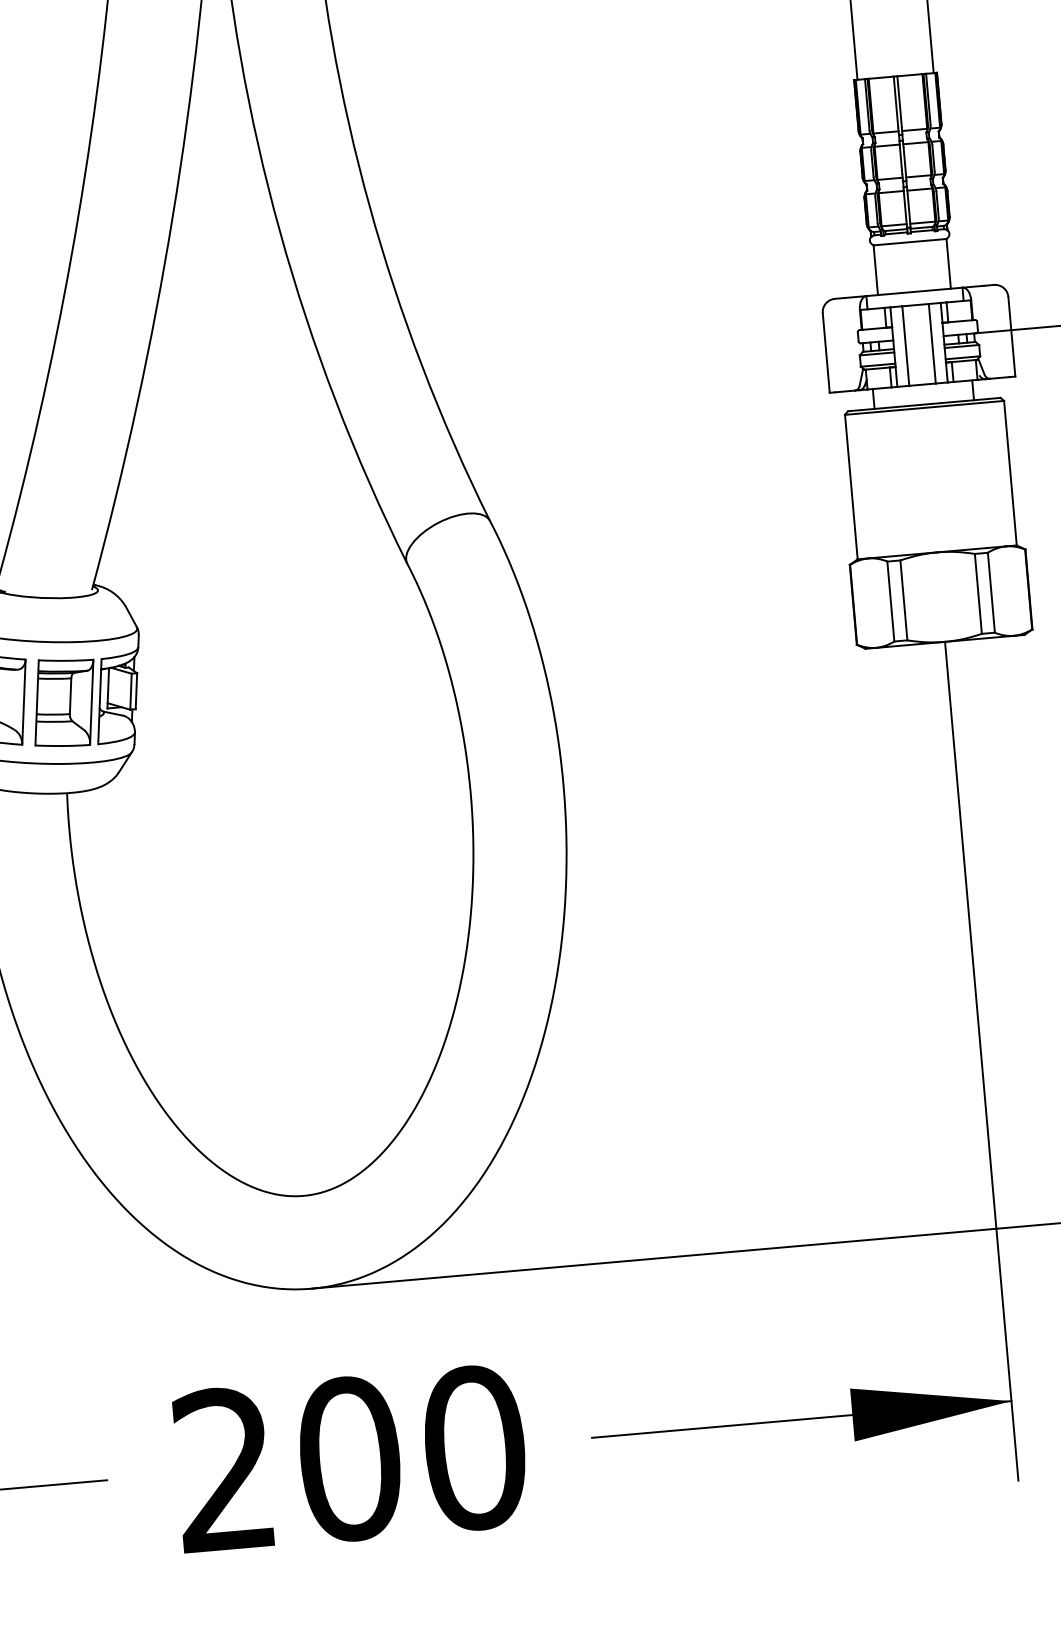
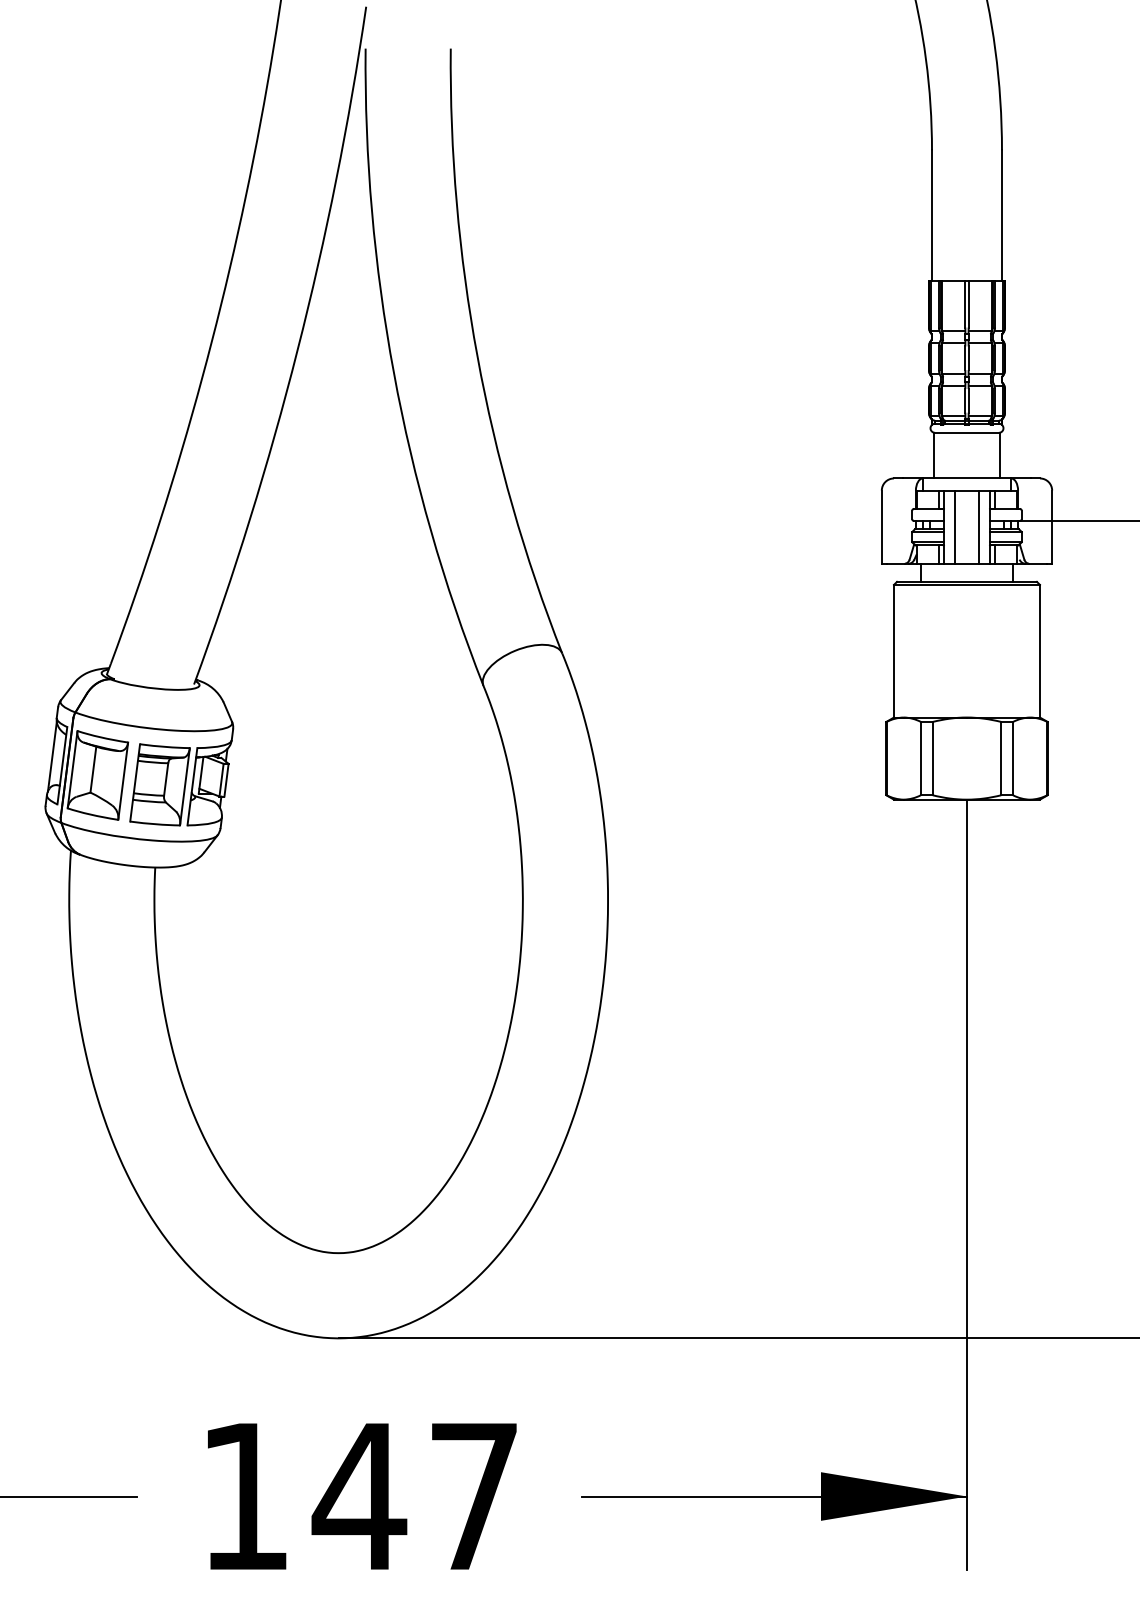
text: (350, 1458) -> (360, 1496), 200 -> 147

